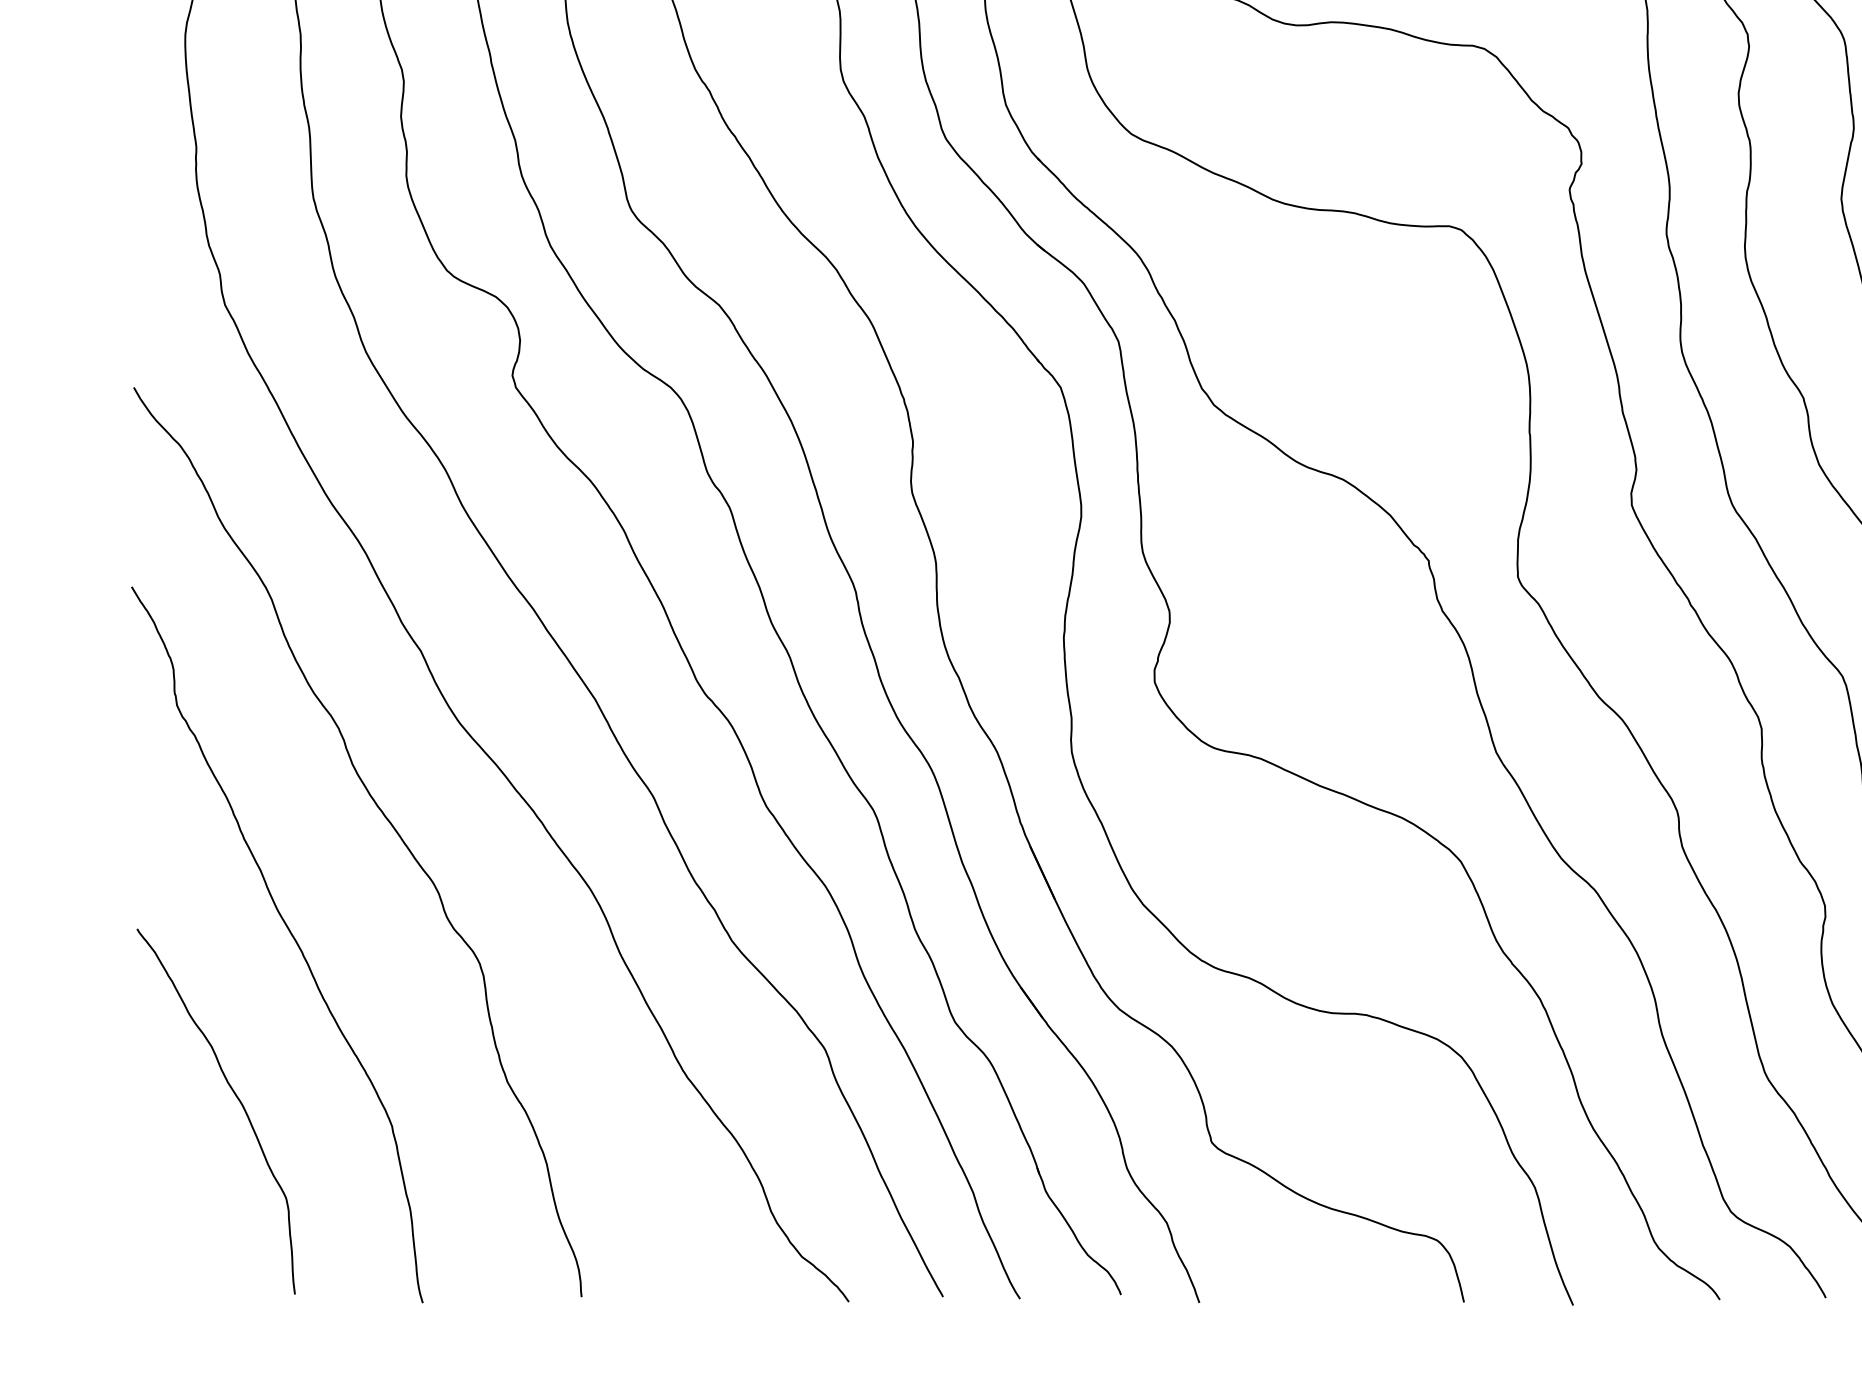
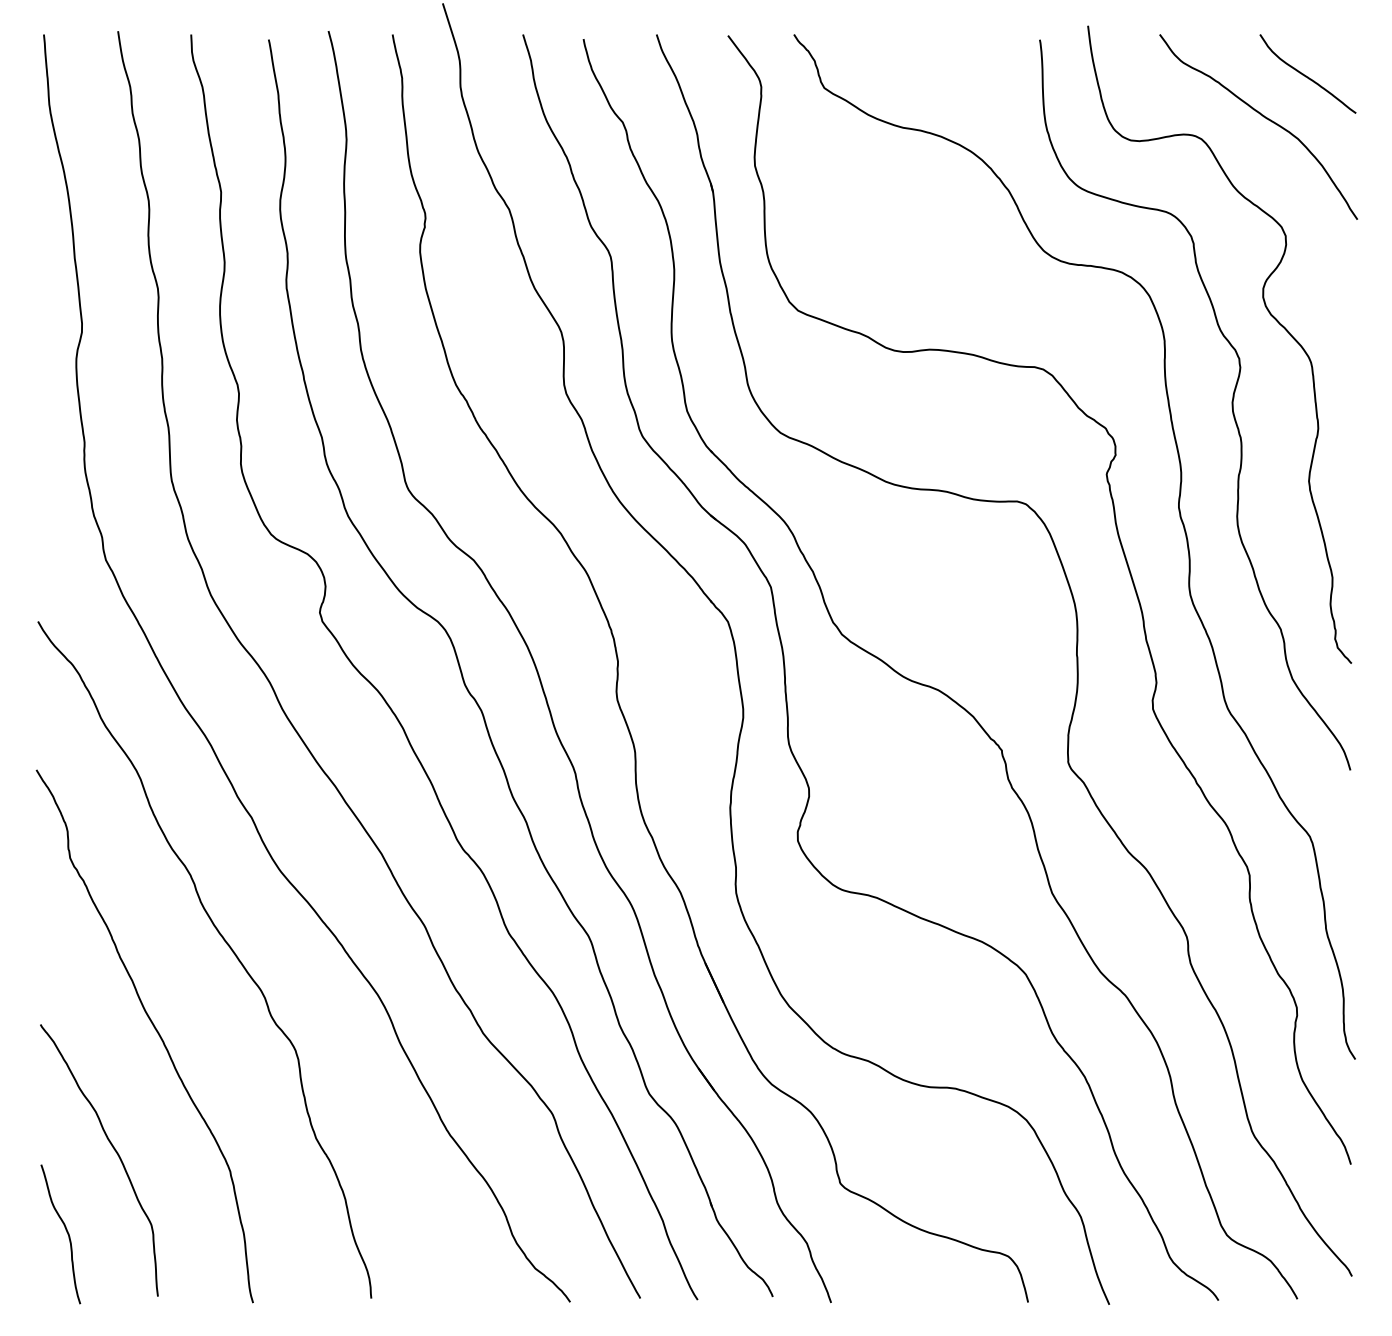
curve: (172, 1208) -> (66, 1232), added

